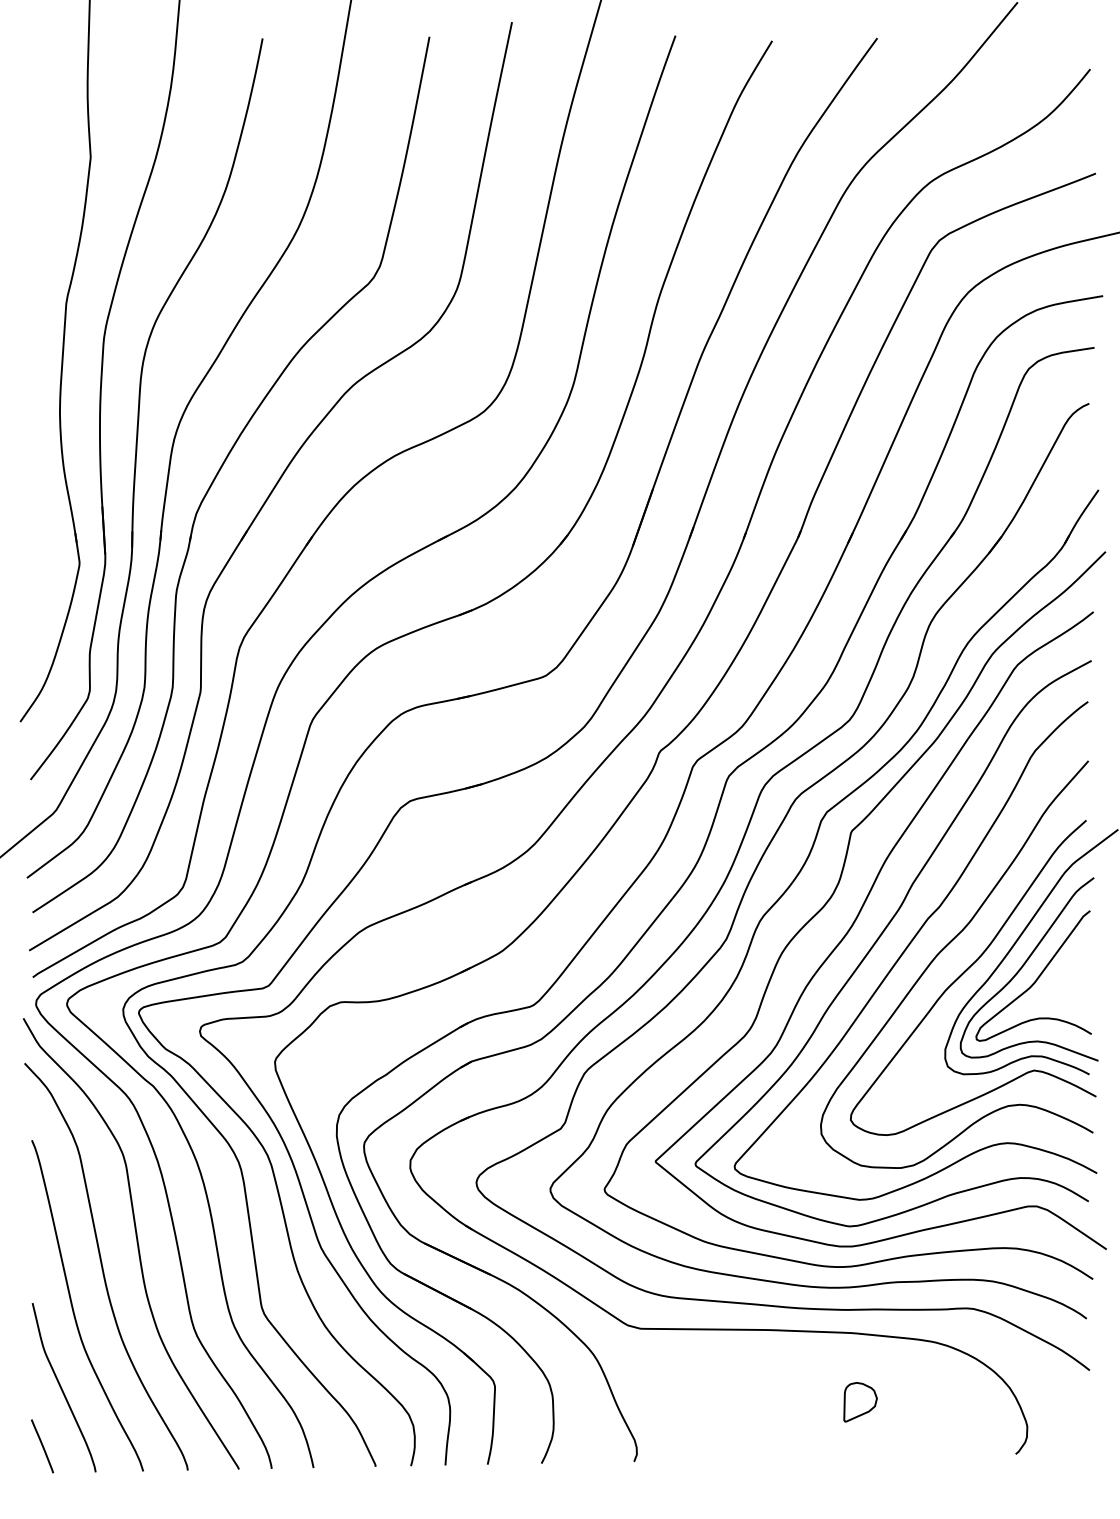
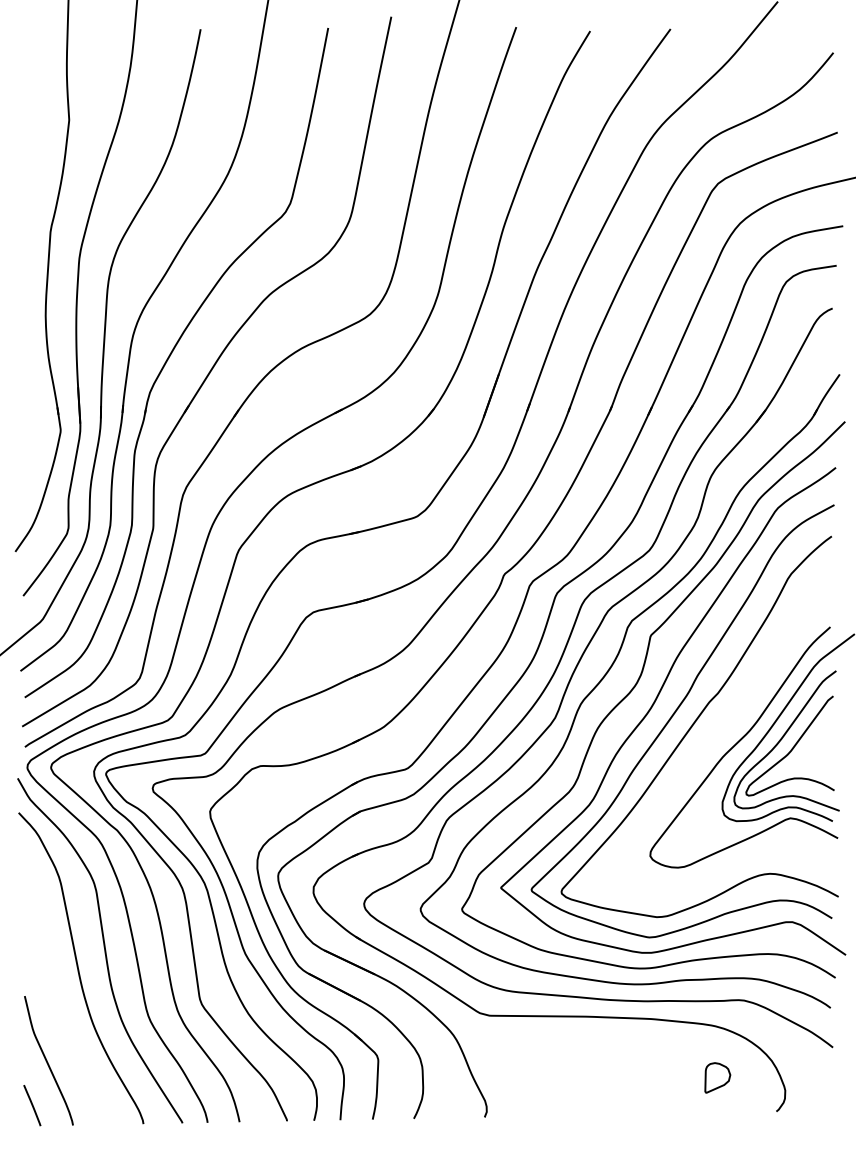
curve: (942, 951) -> (720, 727), removed
curve: (74, 1307) -> (56, 999), removed
part: (860, 1401) -> (717, 1077), moved

